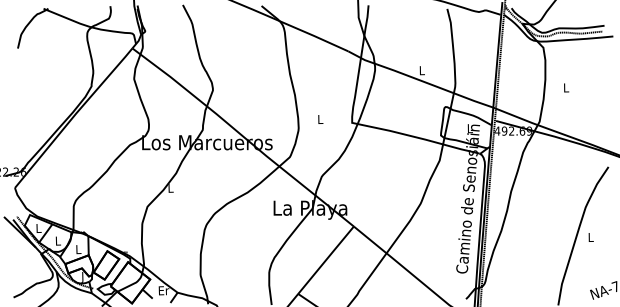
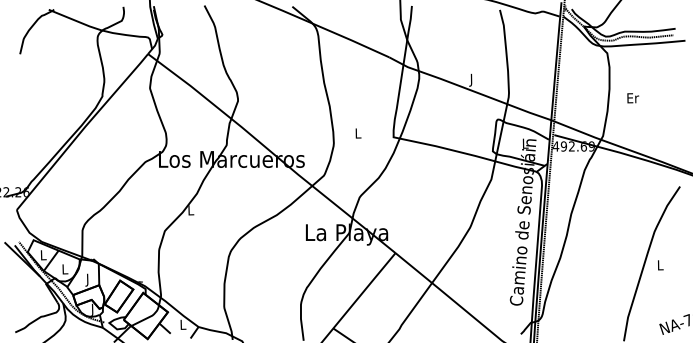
text: (421, 71) -> (471, 79), L -> J
text: (566, 87) -> (633, 97), L -> Er
text: (78, 250) -> (87, 279), L -> J
text: (163, 290) -> (182, 324), Er -> L

